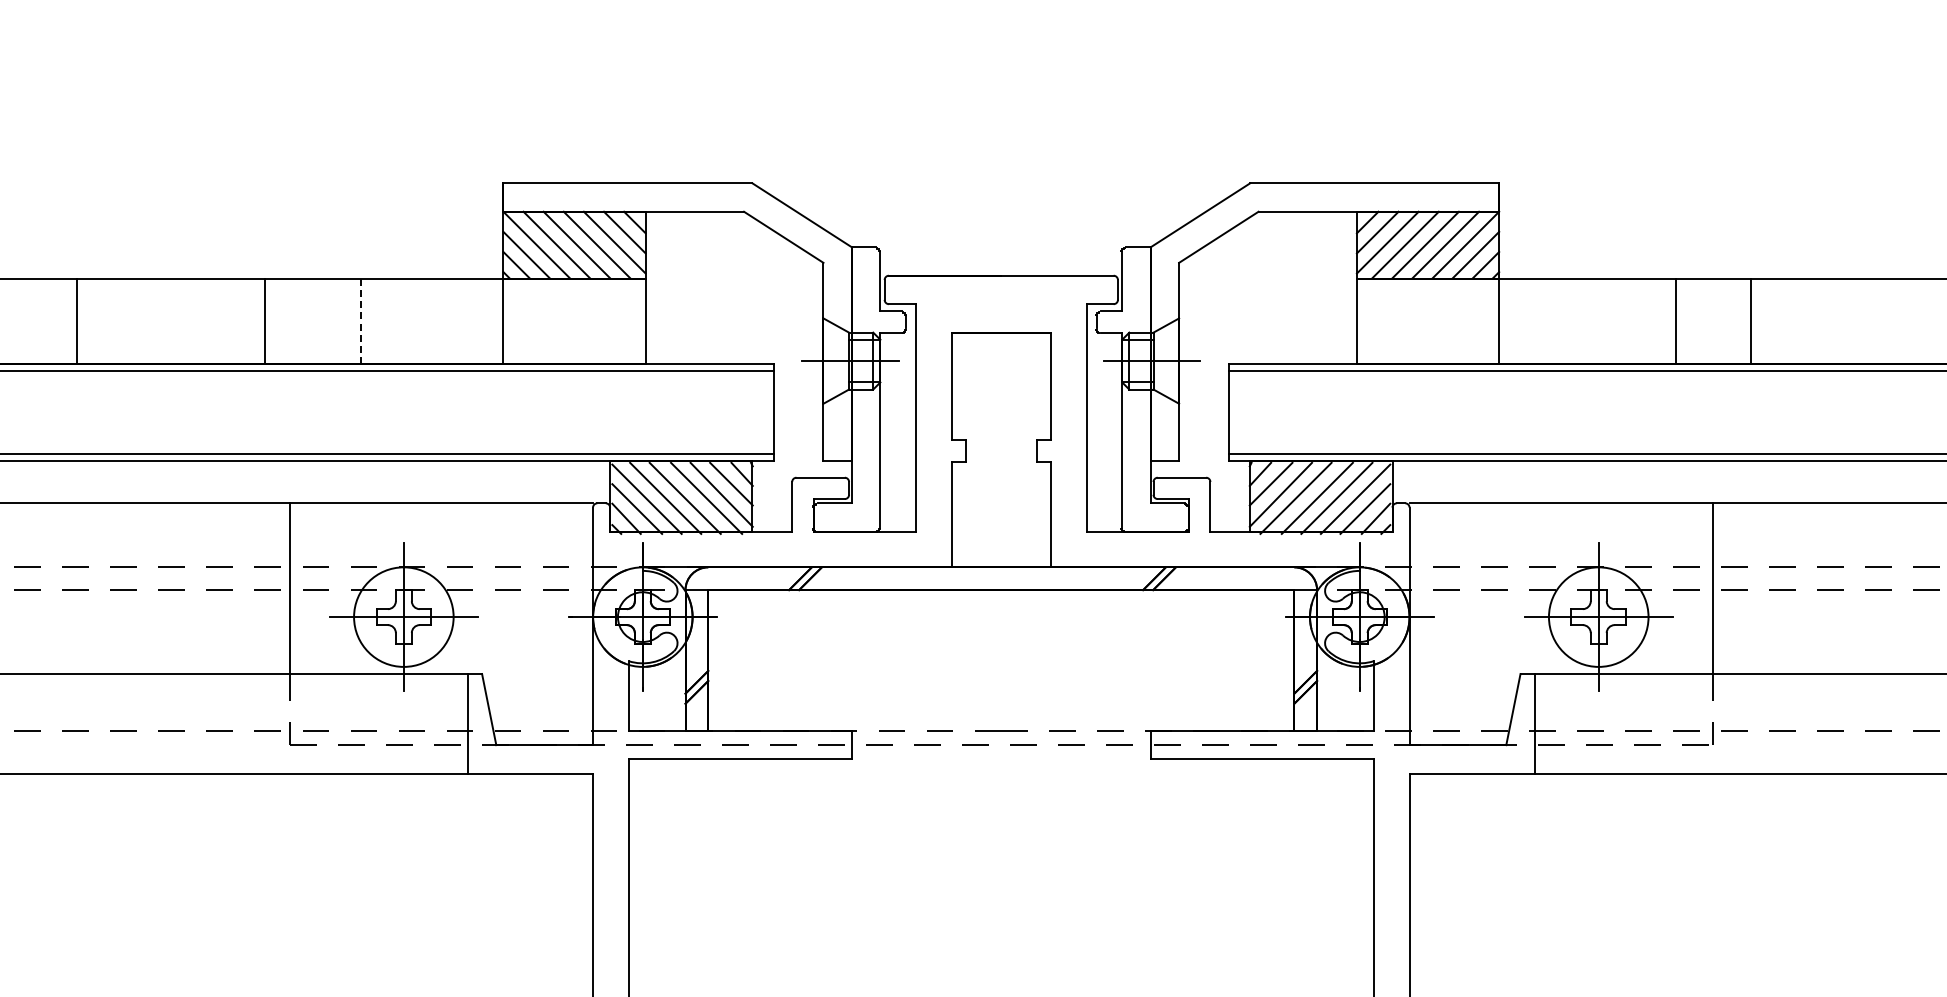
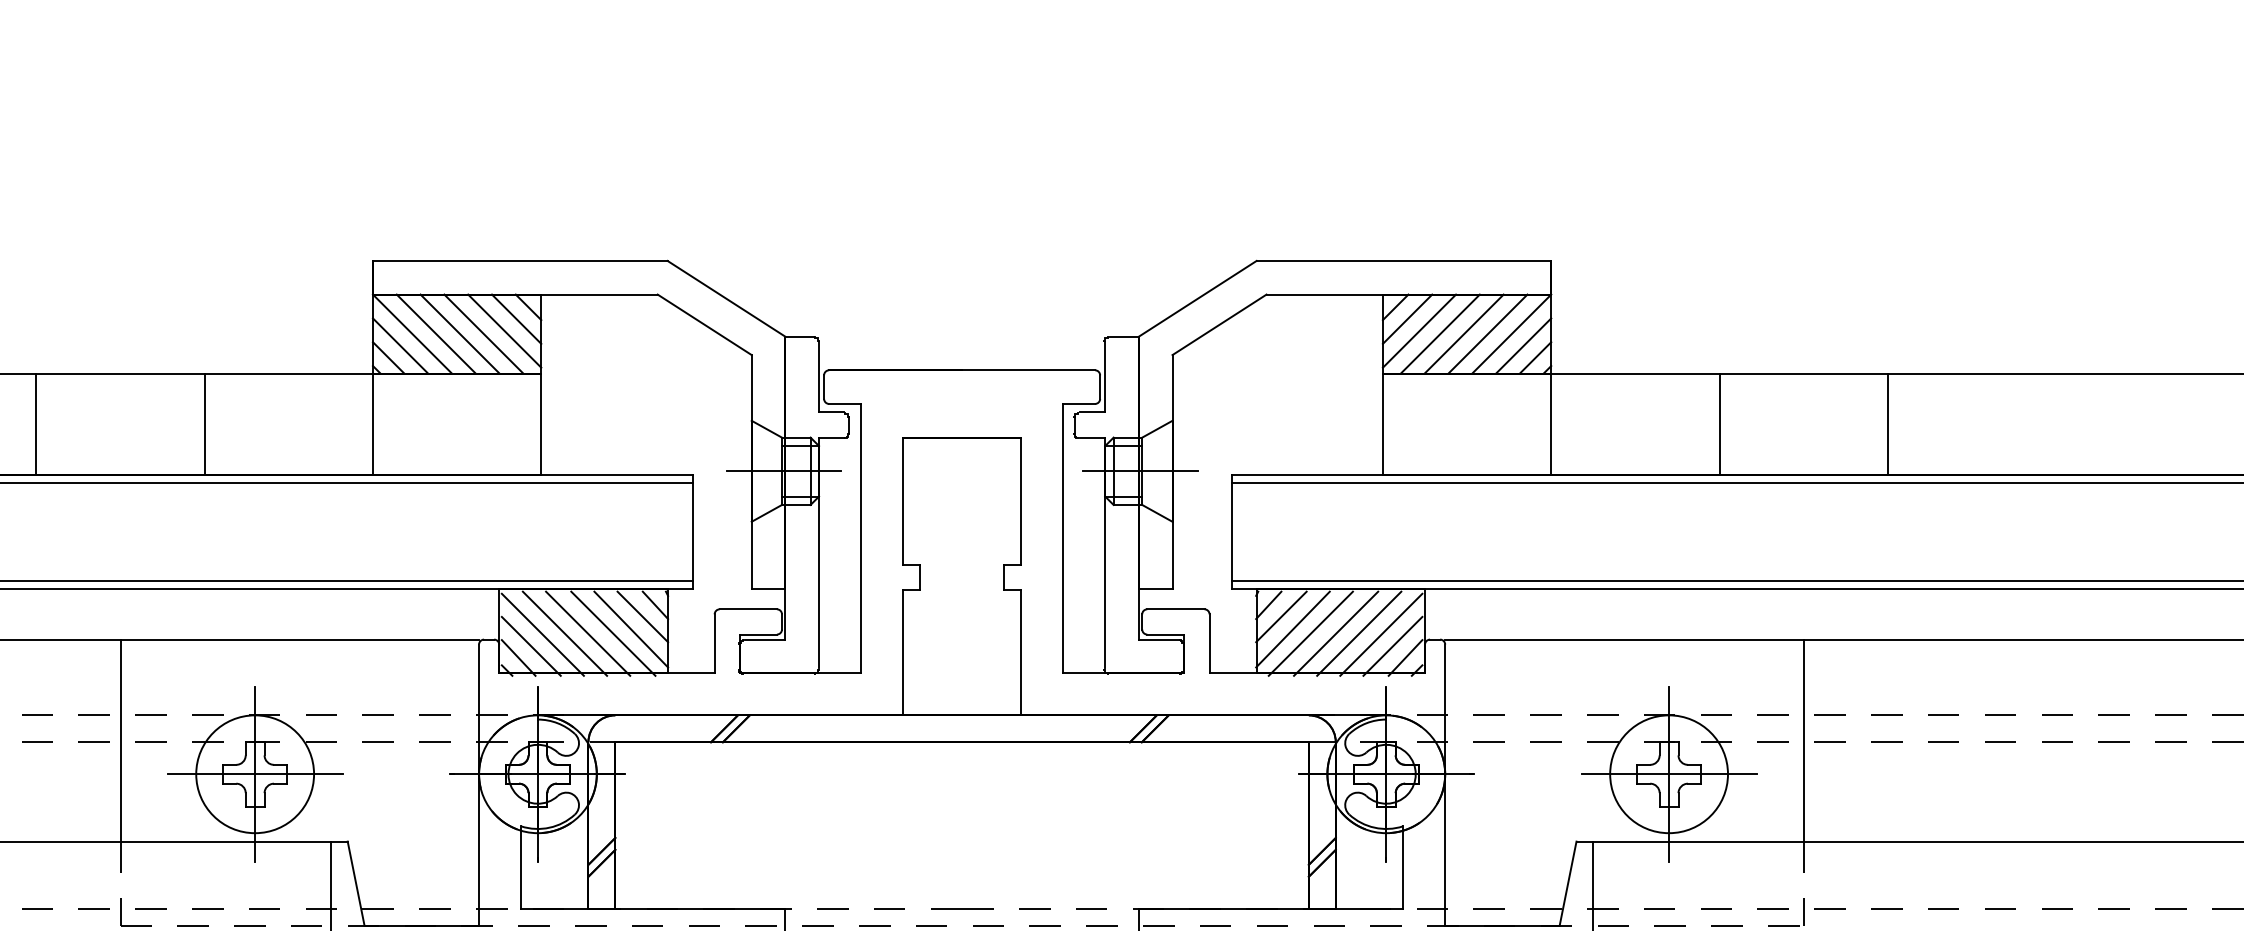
line: (264, 320) -> (35, 423), moved
line: (1676, 320) -> (1719, 423), moved
line: (1750, 320) -> (1887, 423), moved
line: (361, 321) -> (205, 424), dashed -> solid

